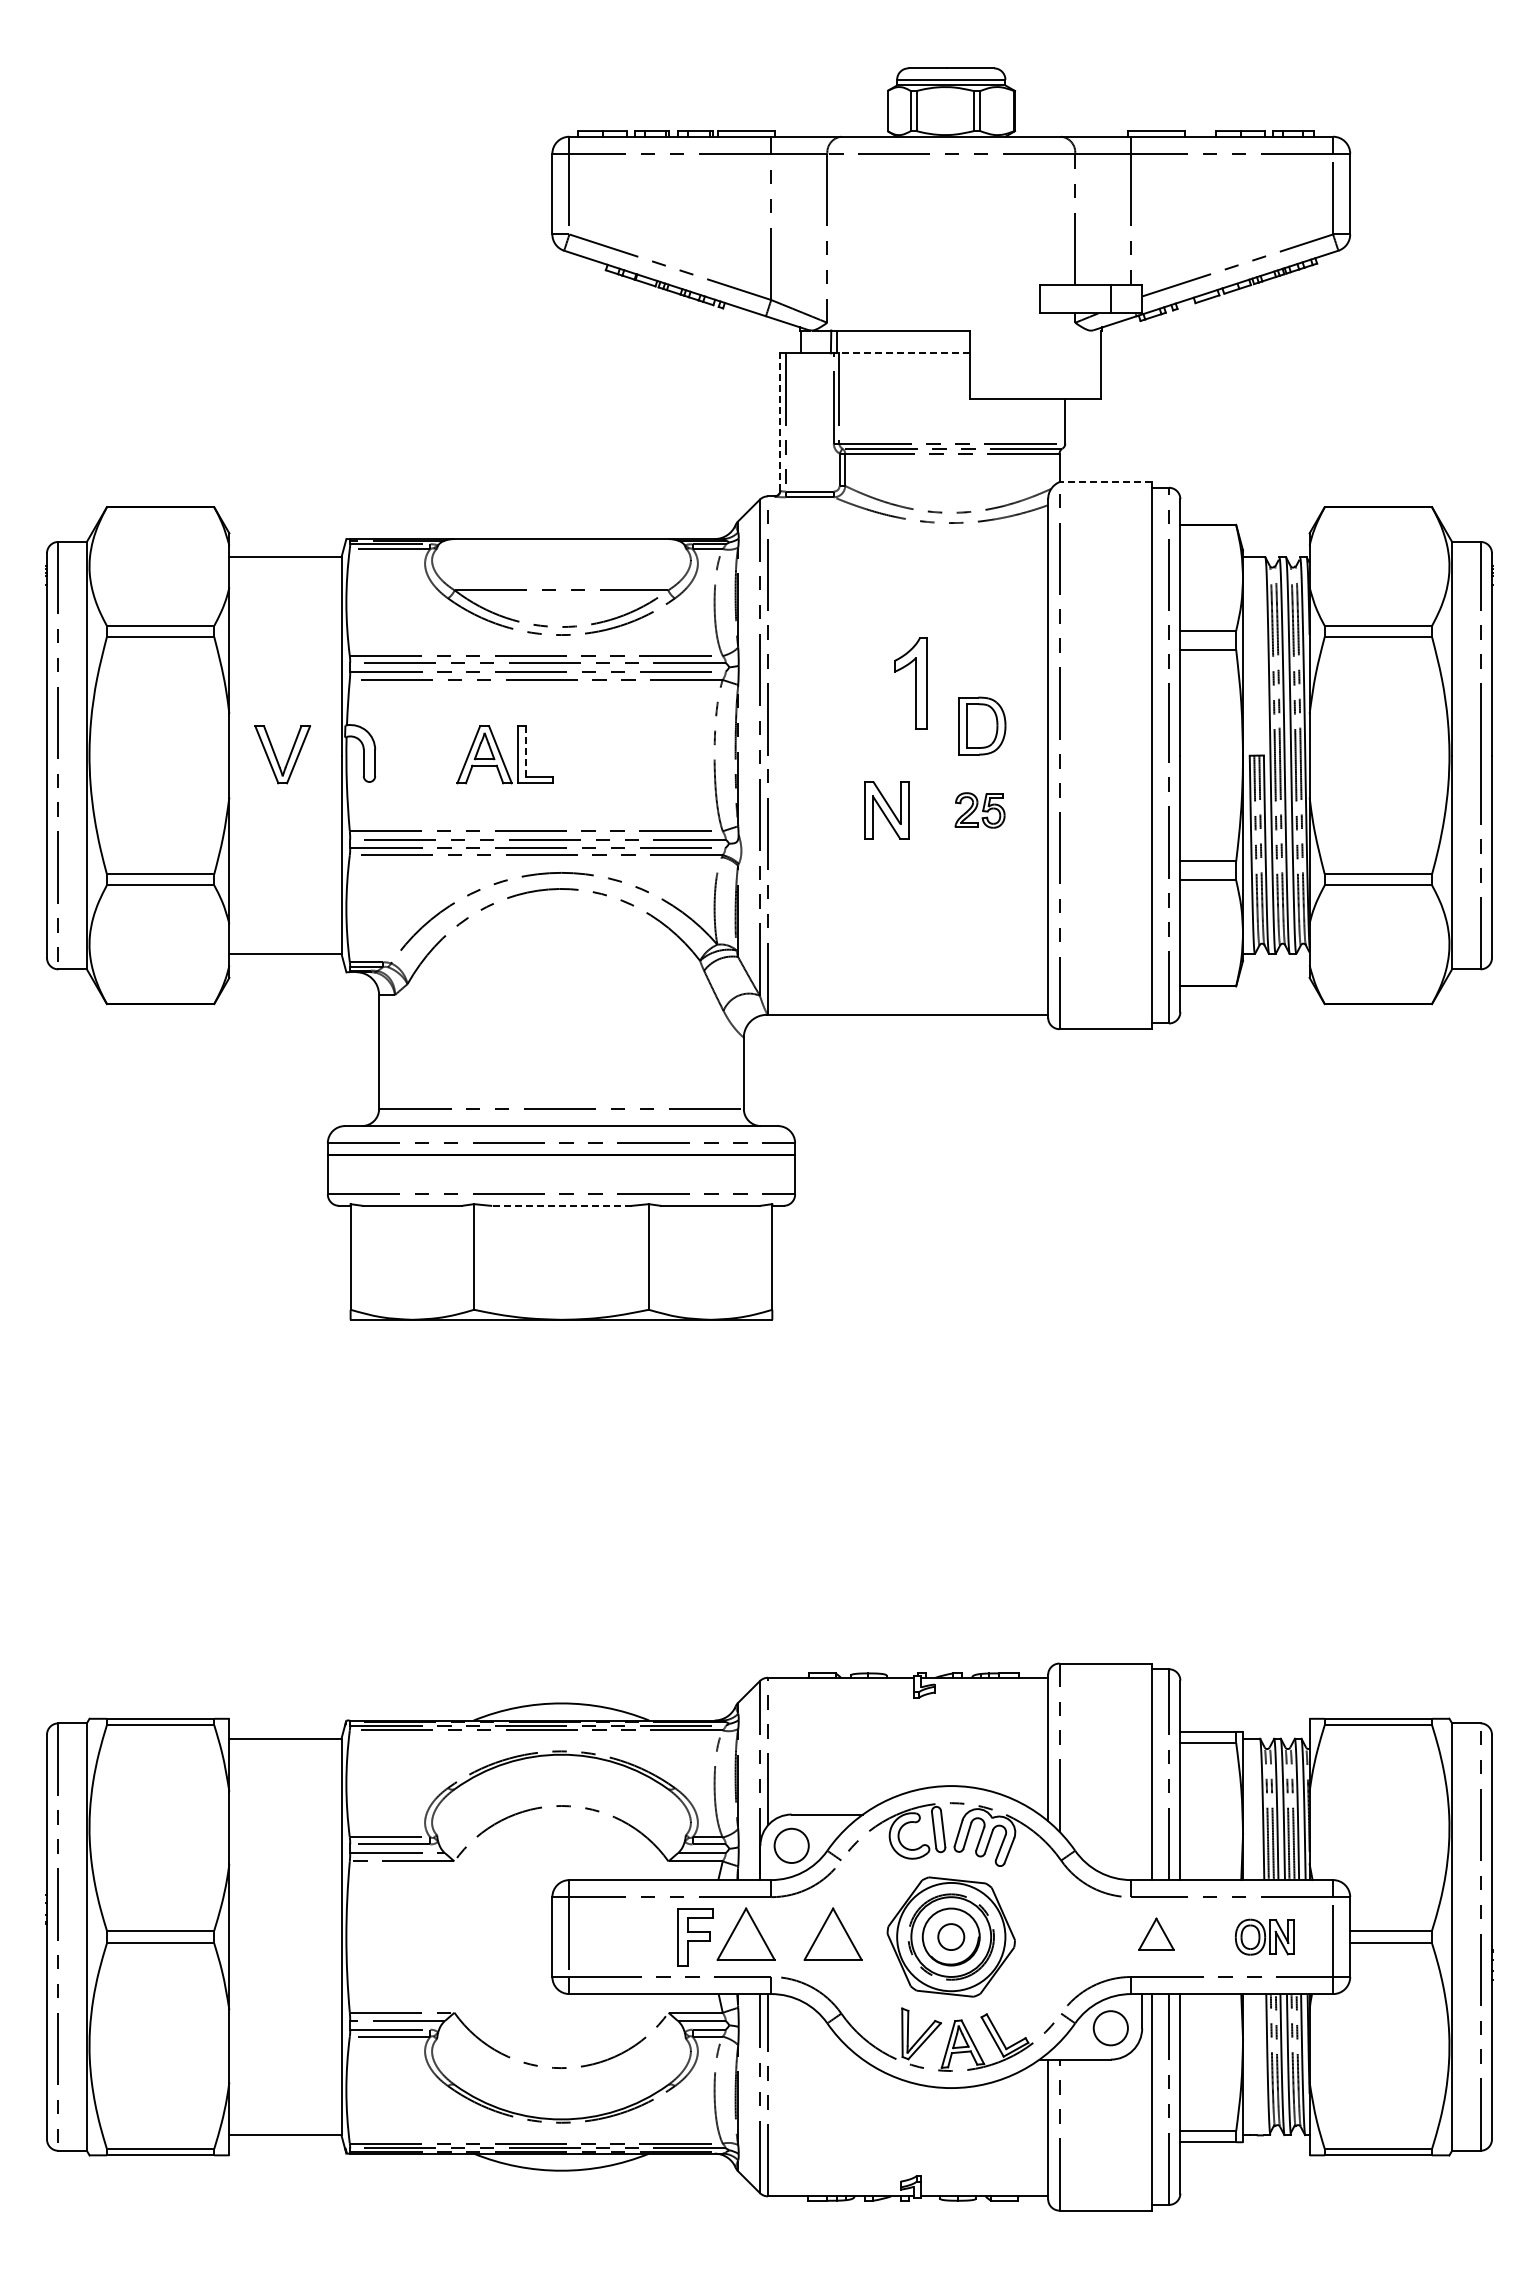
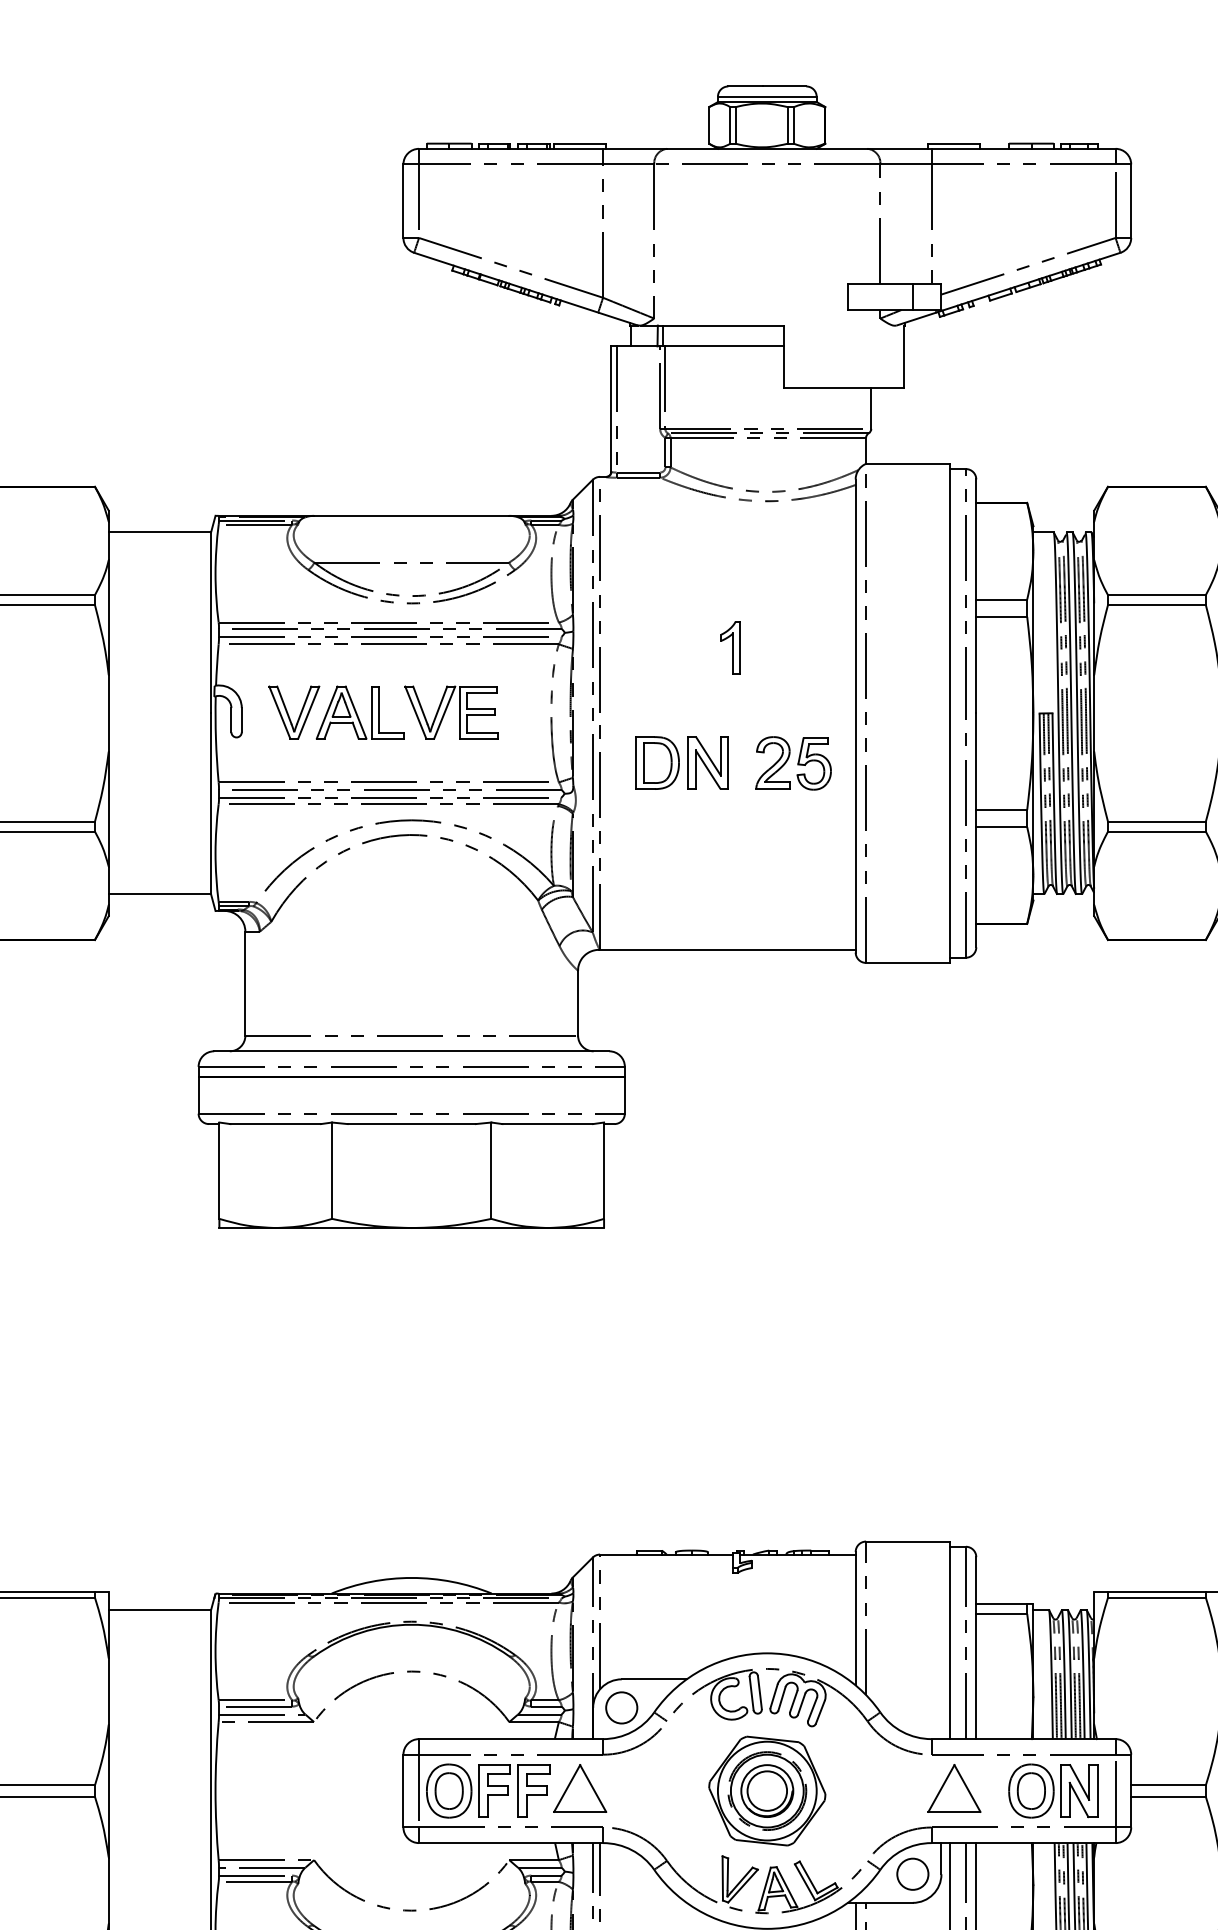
line: (903, 353) -> (723, 346), dashed -> solid
line: (780, 422) -> (611, 409), dashed -> solid
line: (1105, 482) -> (907, 464), dashed -> solid
part: (910, 683) -> (730, 647), size x0.62
part: (982, 725) -> (658, 762), moved
line: (525, 752) -> (378, 710), dashed -> solid
part: (604, 754) -> (450, 712), added
part: (276, 755) -> (288, 713), moved
part: (979, 810) -> (793, 763), size x1.67
line: (560, 1205) -> (410, 1123), dashed -> solid
part: (832, 1933) -> (658, 1787), removed
part: (1156, 1933) -> (954, 1787), size x1.67
circle: (950, 1936) -> (766, 1790), size x1.67
part: (623, 1937) -> (468, 1791), added
part: (1264, 1937) -> (1053, 1791), size x1.67

